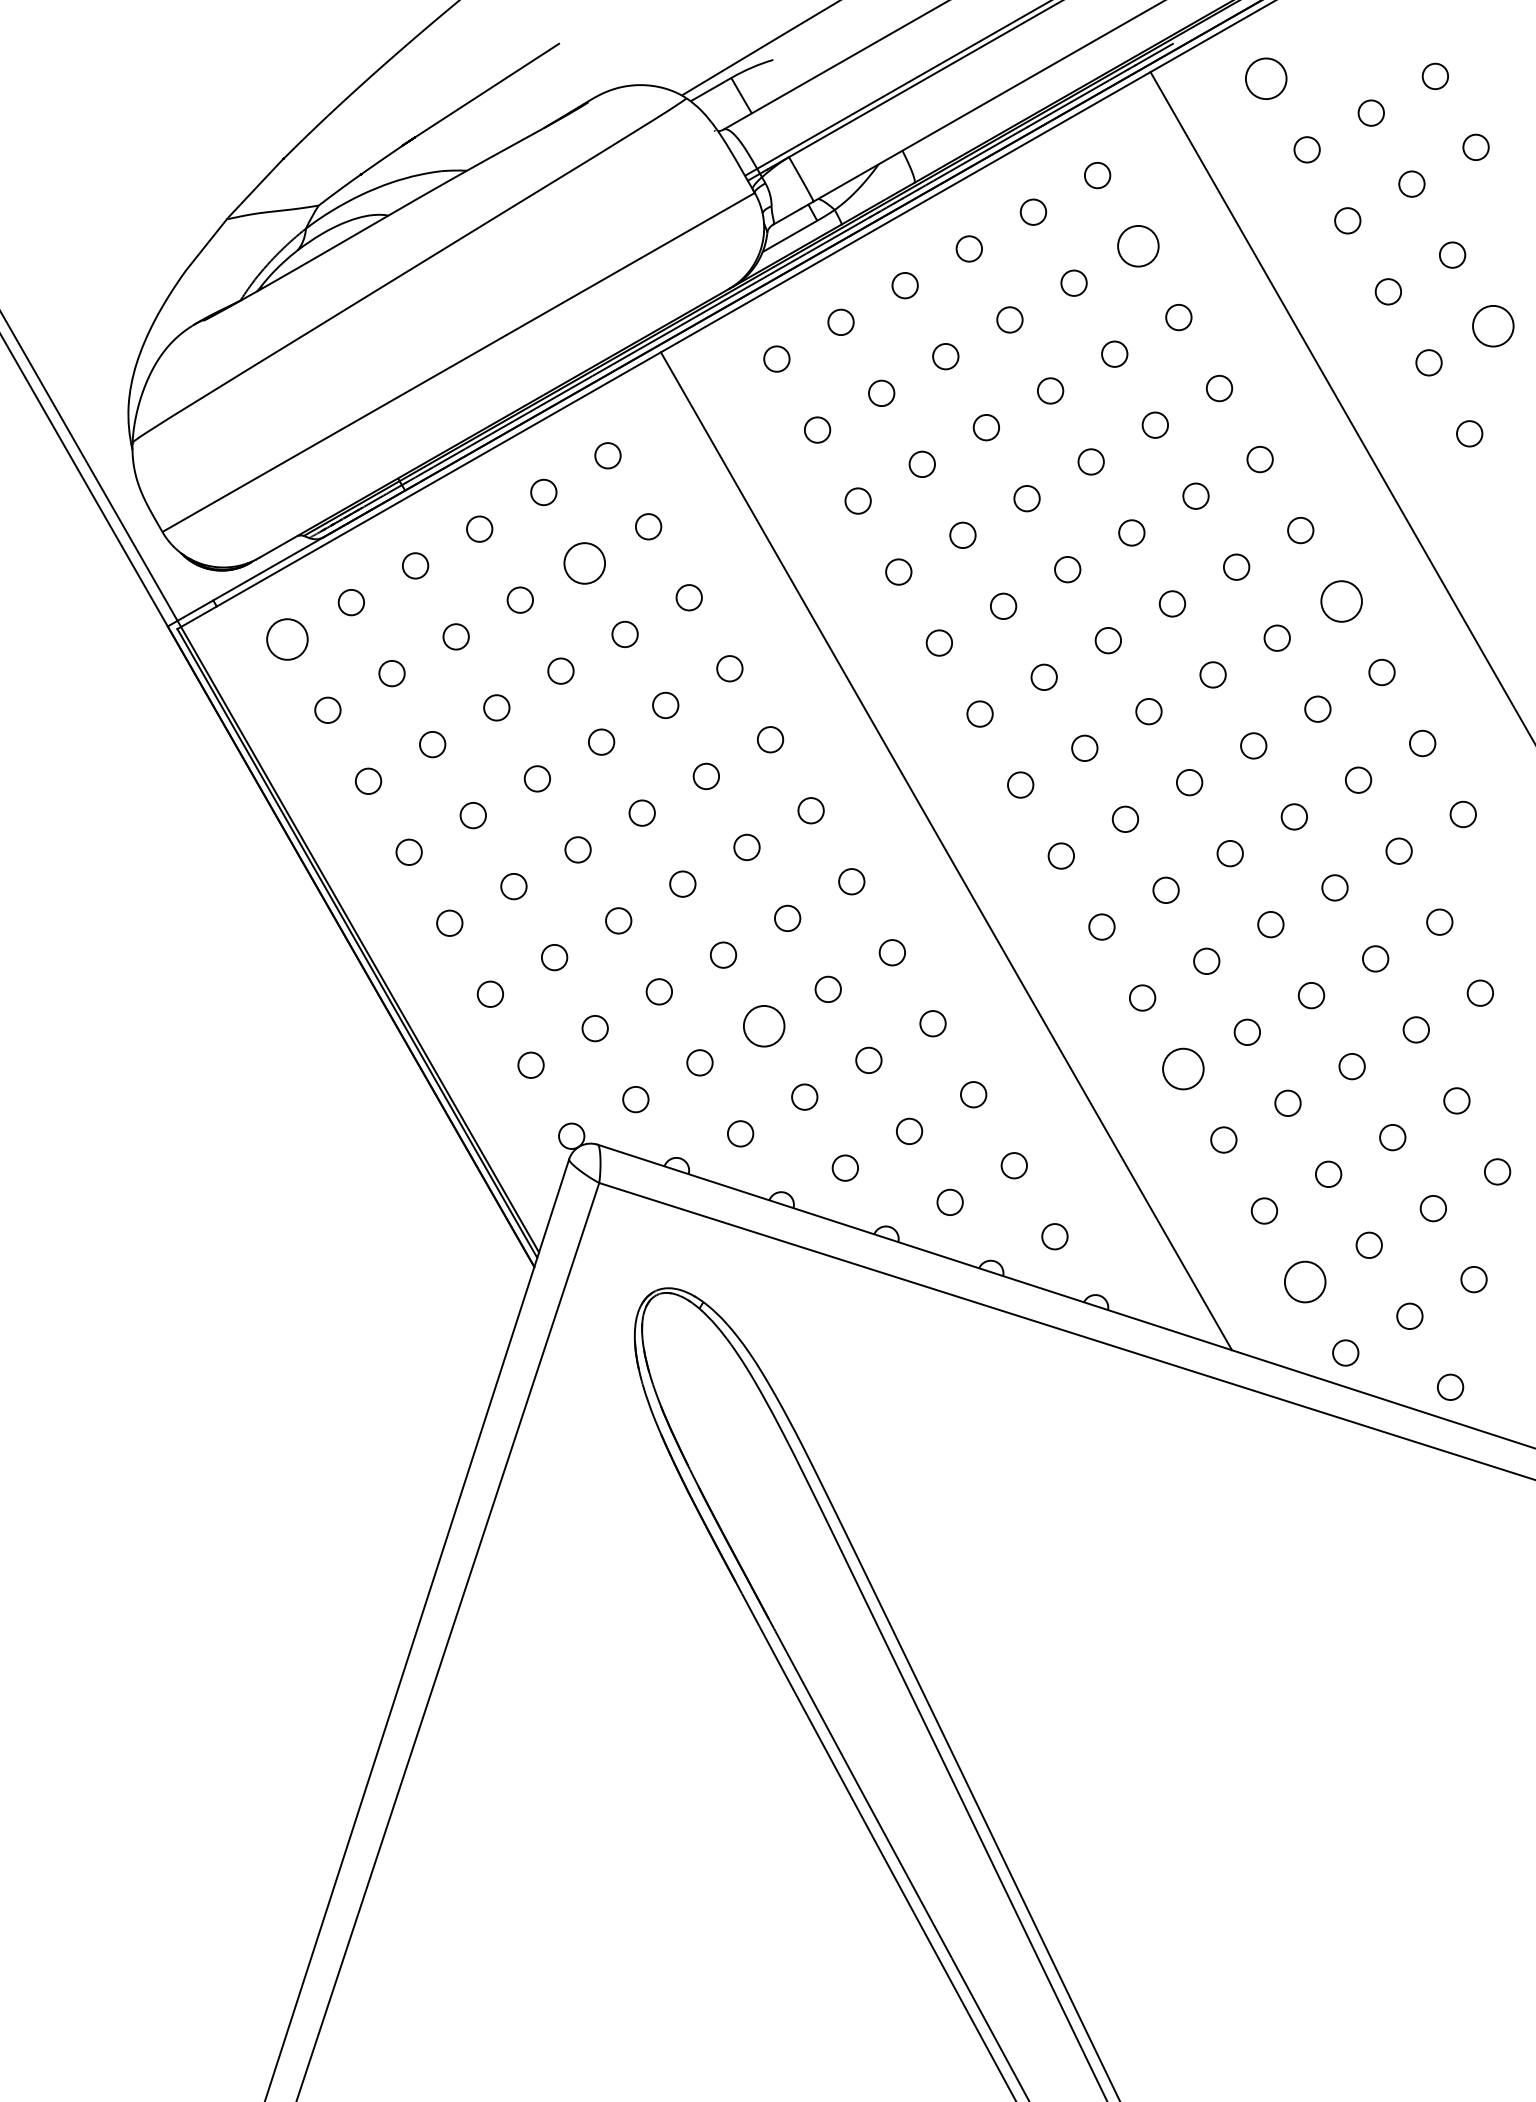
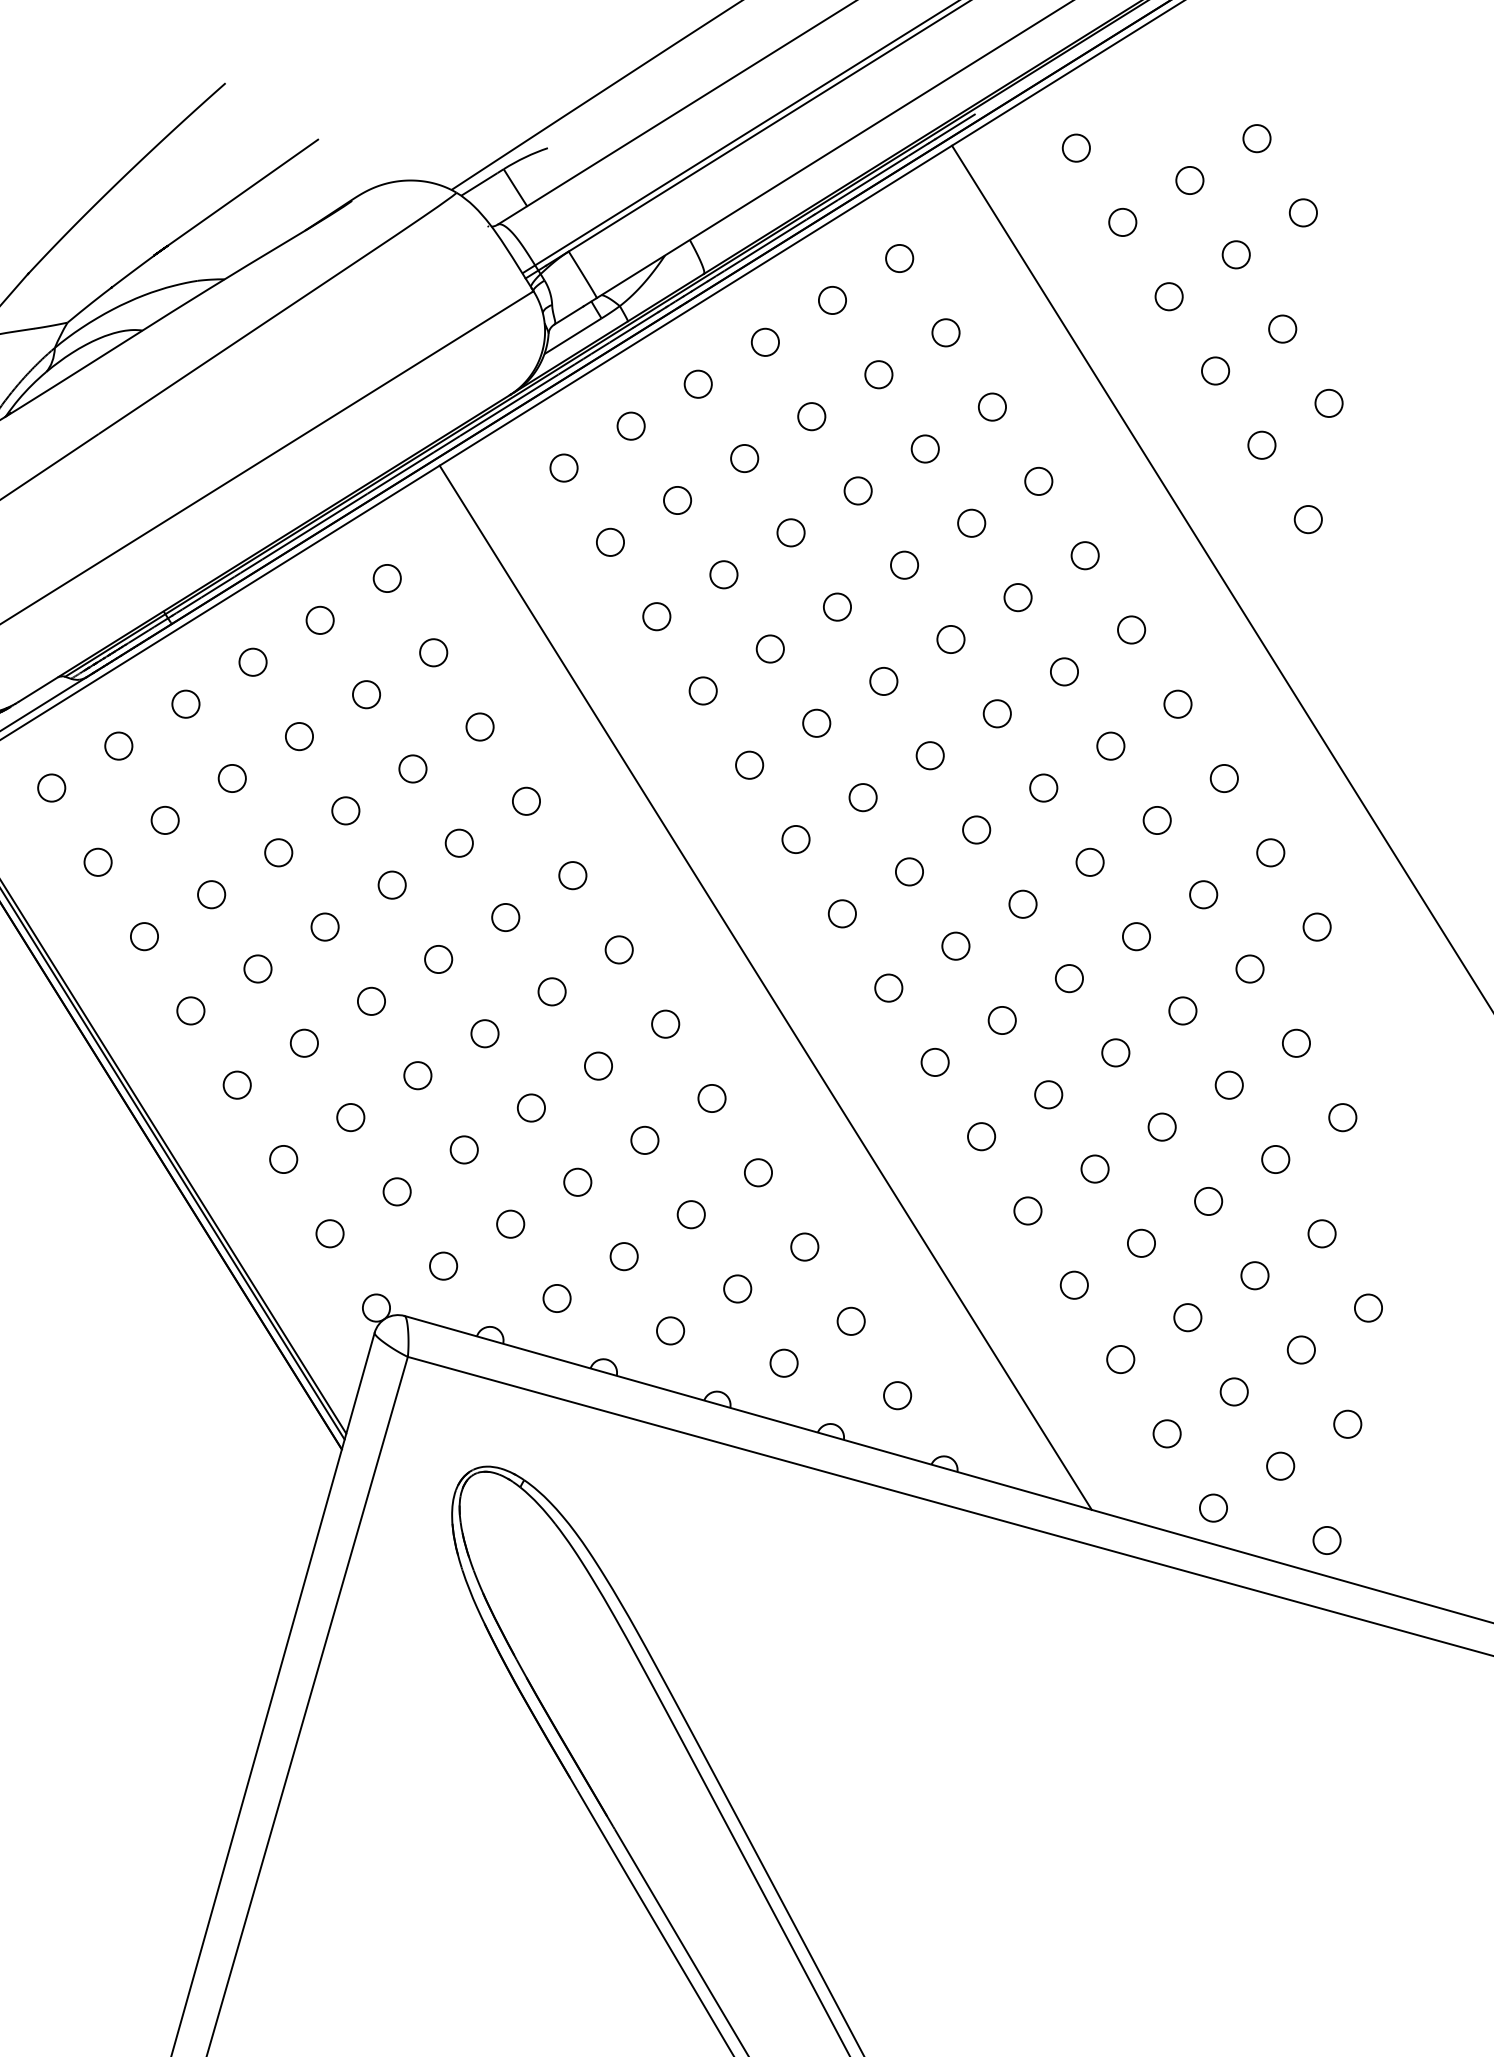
circle: (1266, 78) -> (1076, 147), size x0.62
circle: (1137, 246) -> (945, 332), size x0.62
circle: (1492, 325) -> (1328, 402), size x0.62
circle: (583, 563) -> (365, 694), size x0.62
circle: (1340, 601) -> (1177, 704), size x0.62
circle: (286, 638) -> (50, 787), size x0.62
circle: (763, 1025) -> (577, 1181), size x0.62
circle: (1182, 1068) -> (1027, 1210), size x0.62
circle: (1304, 1281) -> (1166, 1433), size x0.62

